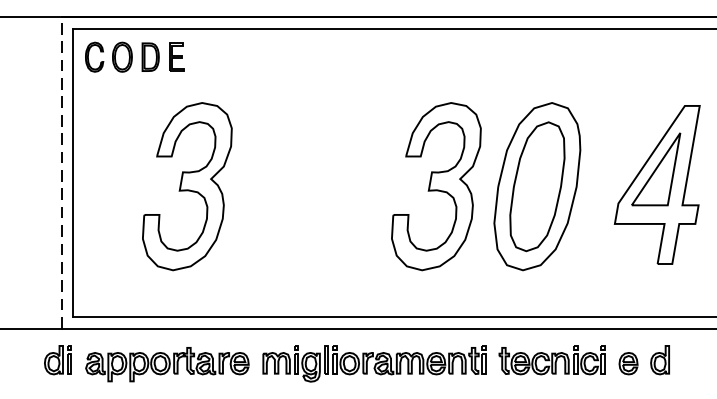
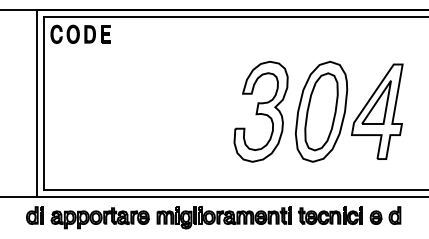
line: (62, 172) -> (37, 103), dashed -> solid
part: (656, 184) -> (376, 111), moved
part: (186, 186) -> (111, 111), removed

